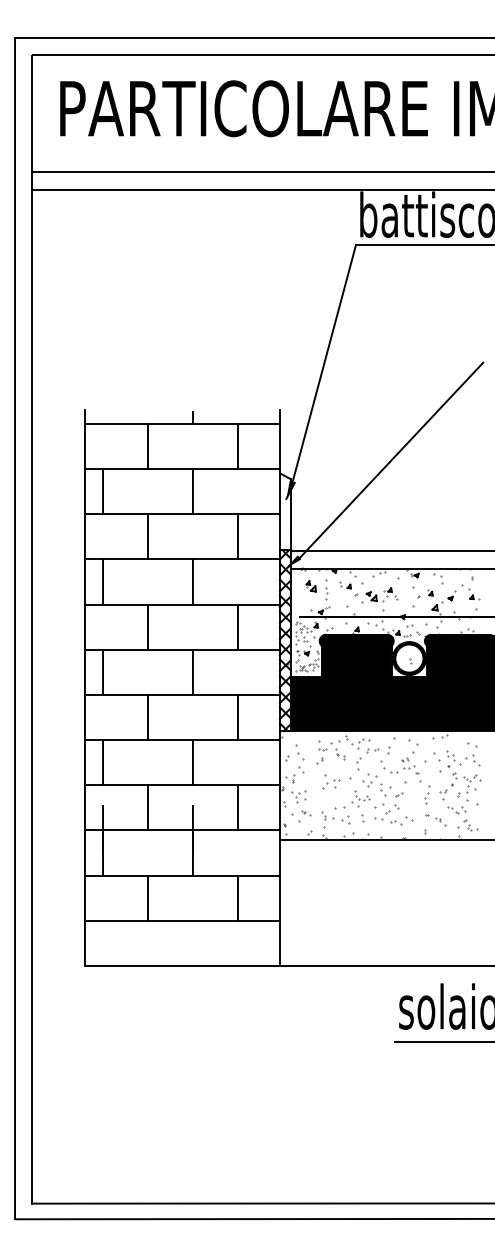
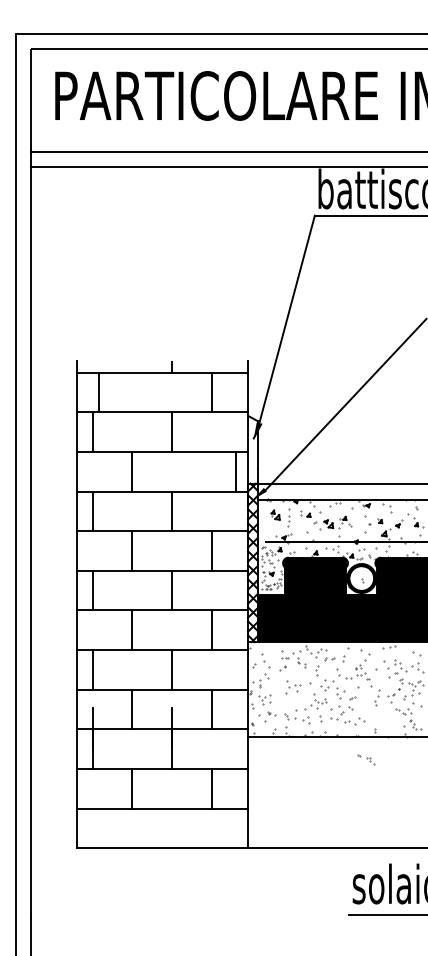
line: (147, 446) -> (98, 392), moved
line: (238, 536) -> (236, 471), moved
part: (435, 820) -> (366, 760), moved

